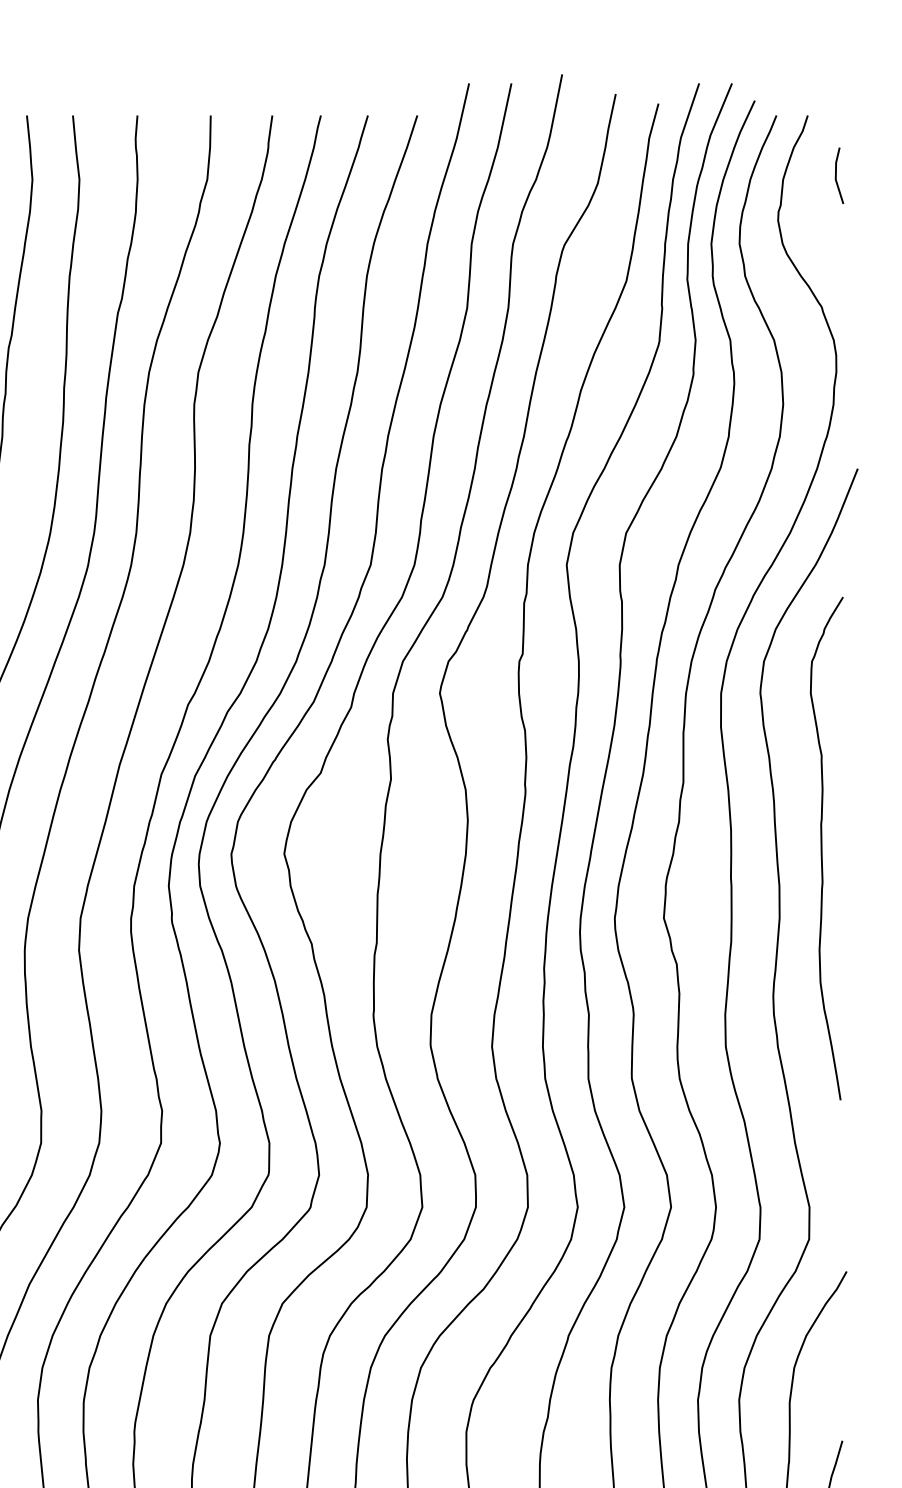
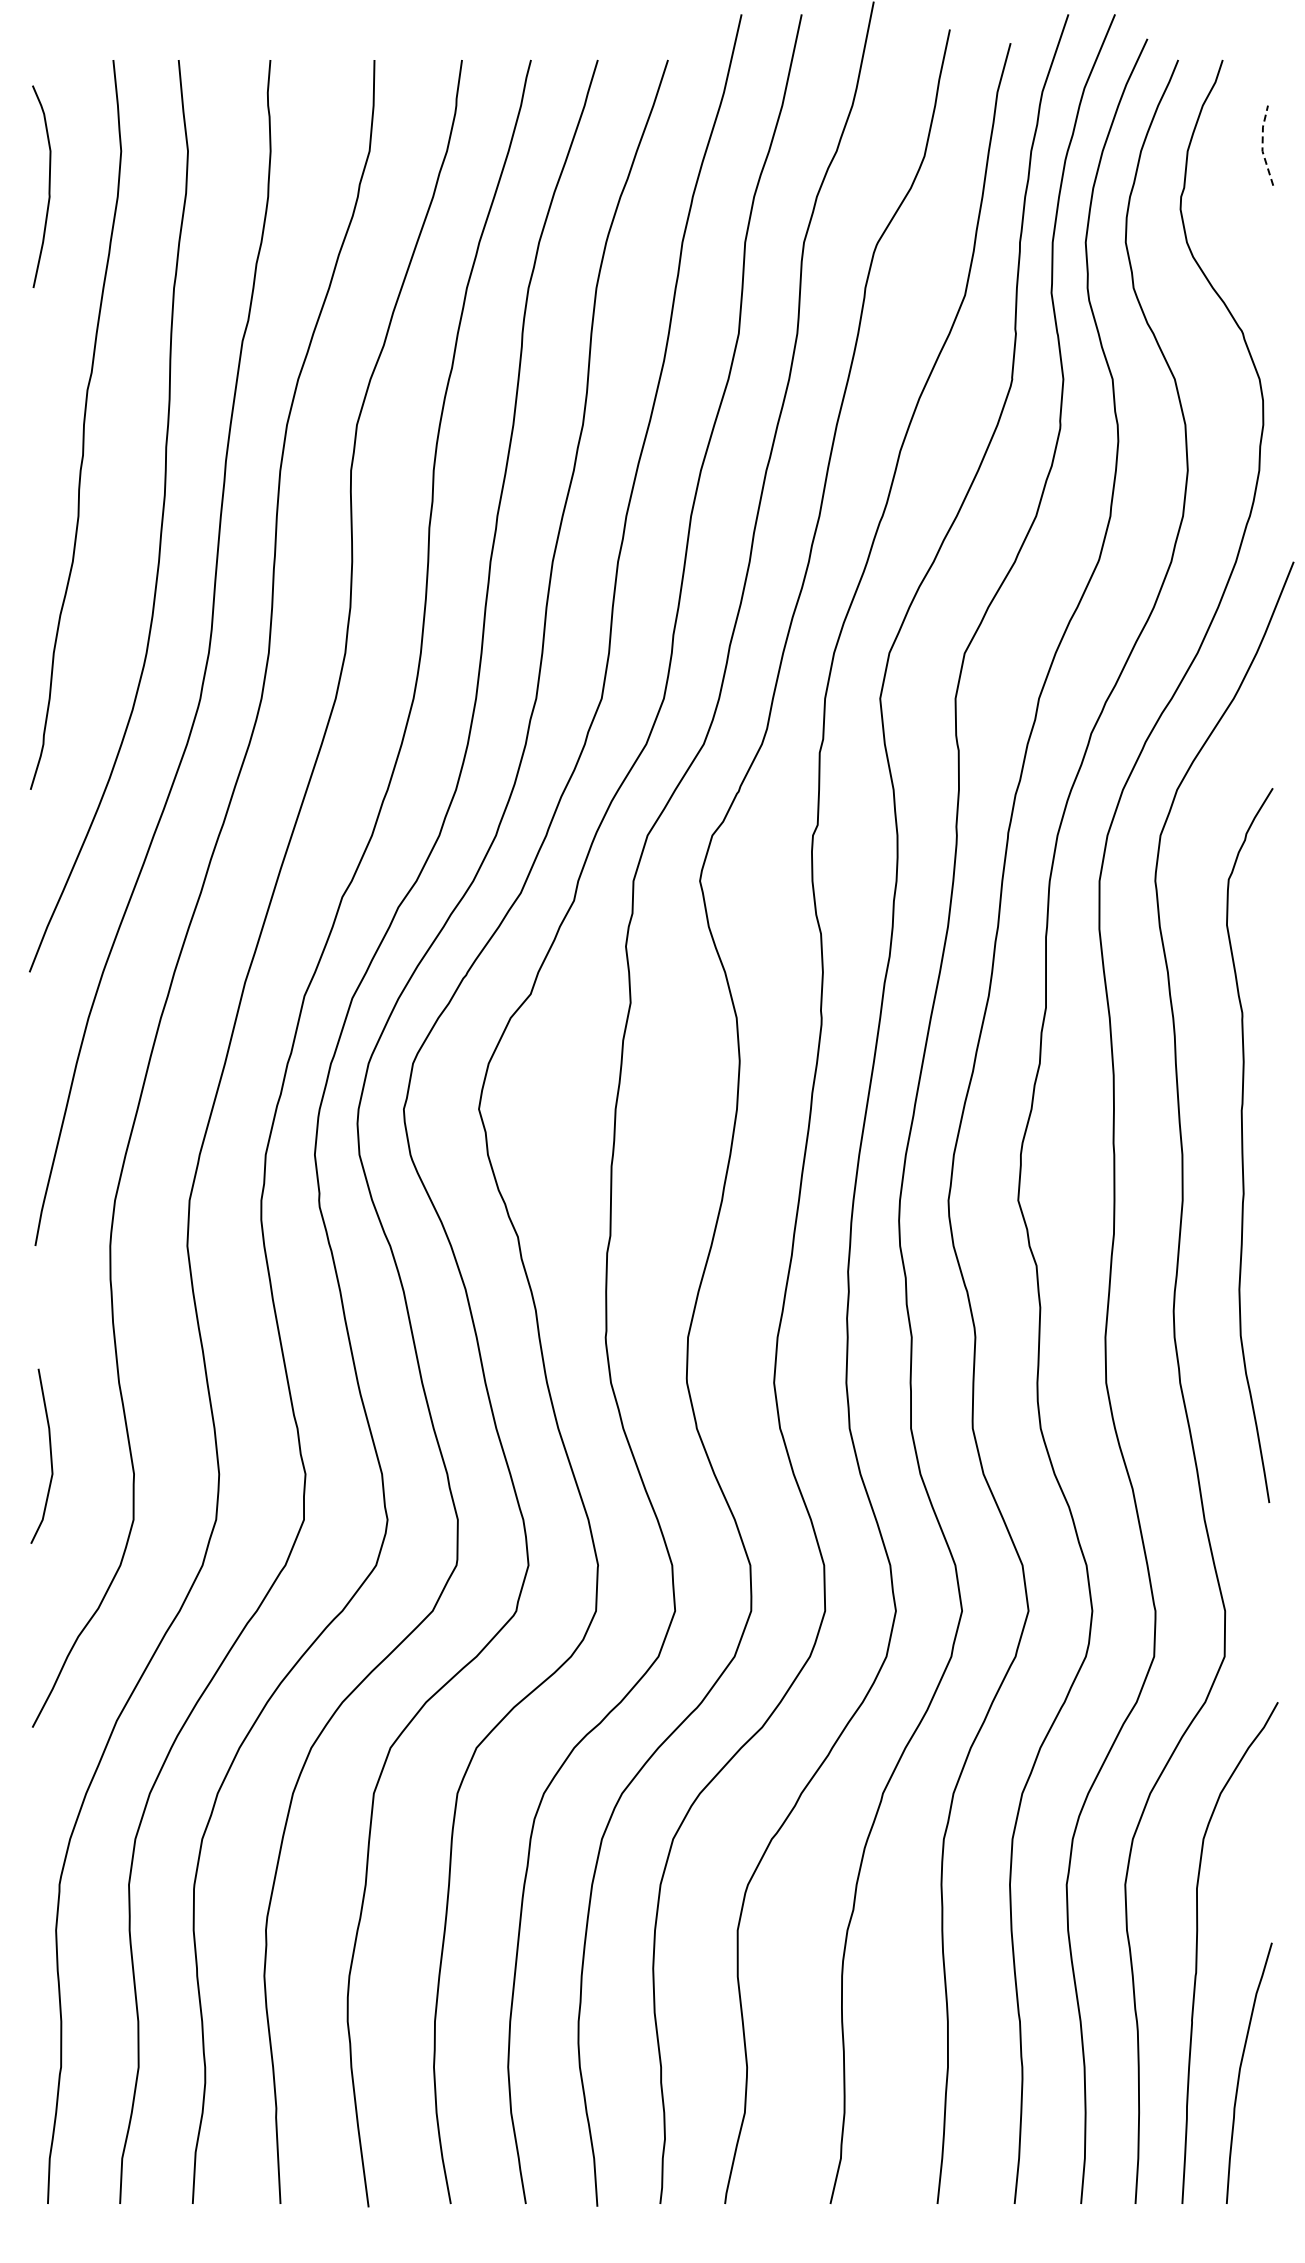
line: (835, 175) -> (1262, 145), solid -> dashed
curve: (822, 848) -> (1243, 1145), moved

